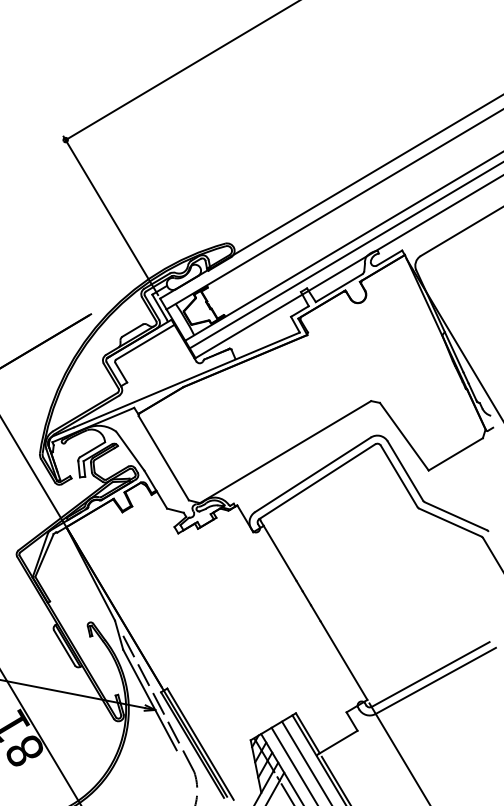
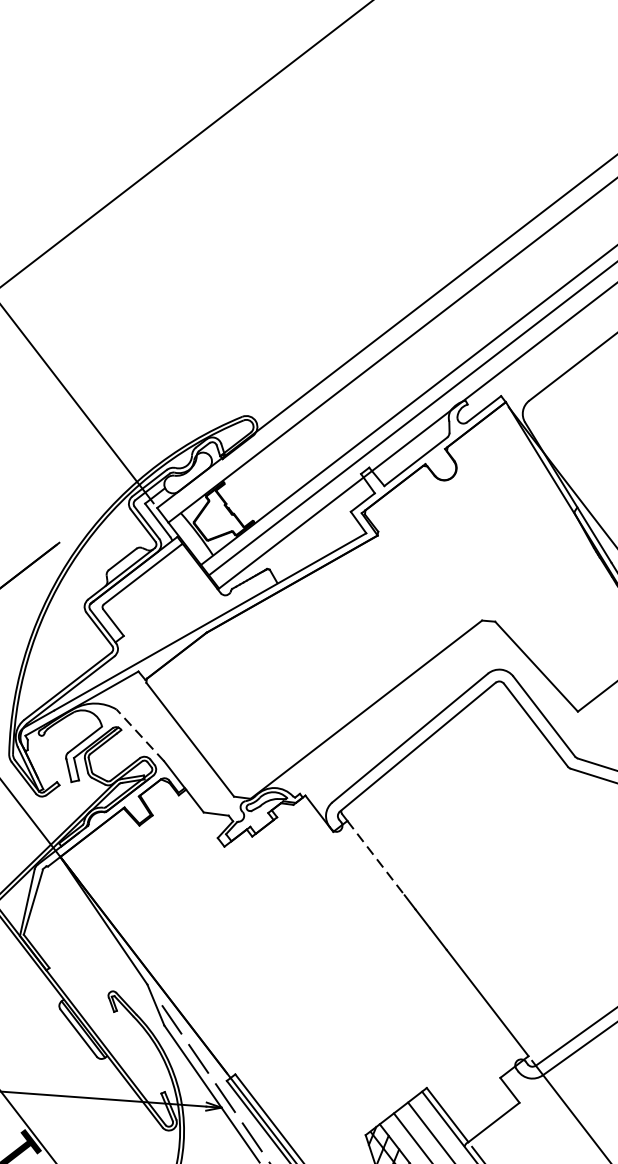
line: (130, 451) -> (140, 735), solid -> dashed
line: (280, 553) -> (376, 858), solid -> dashed

